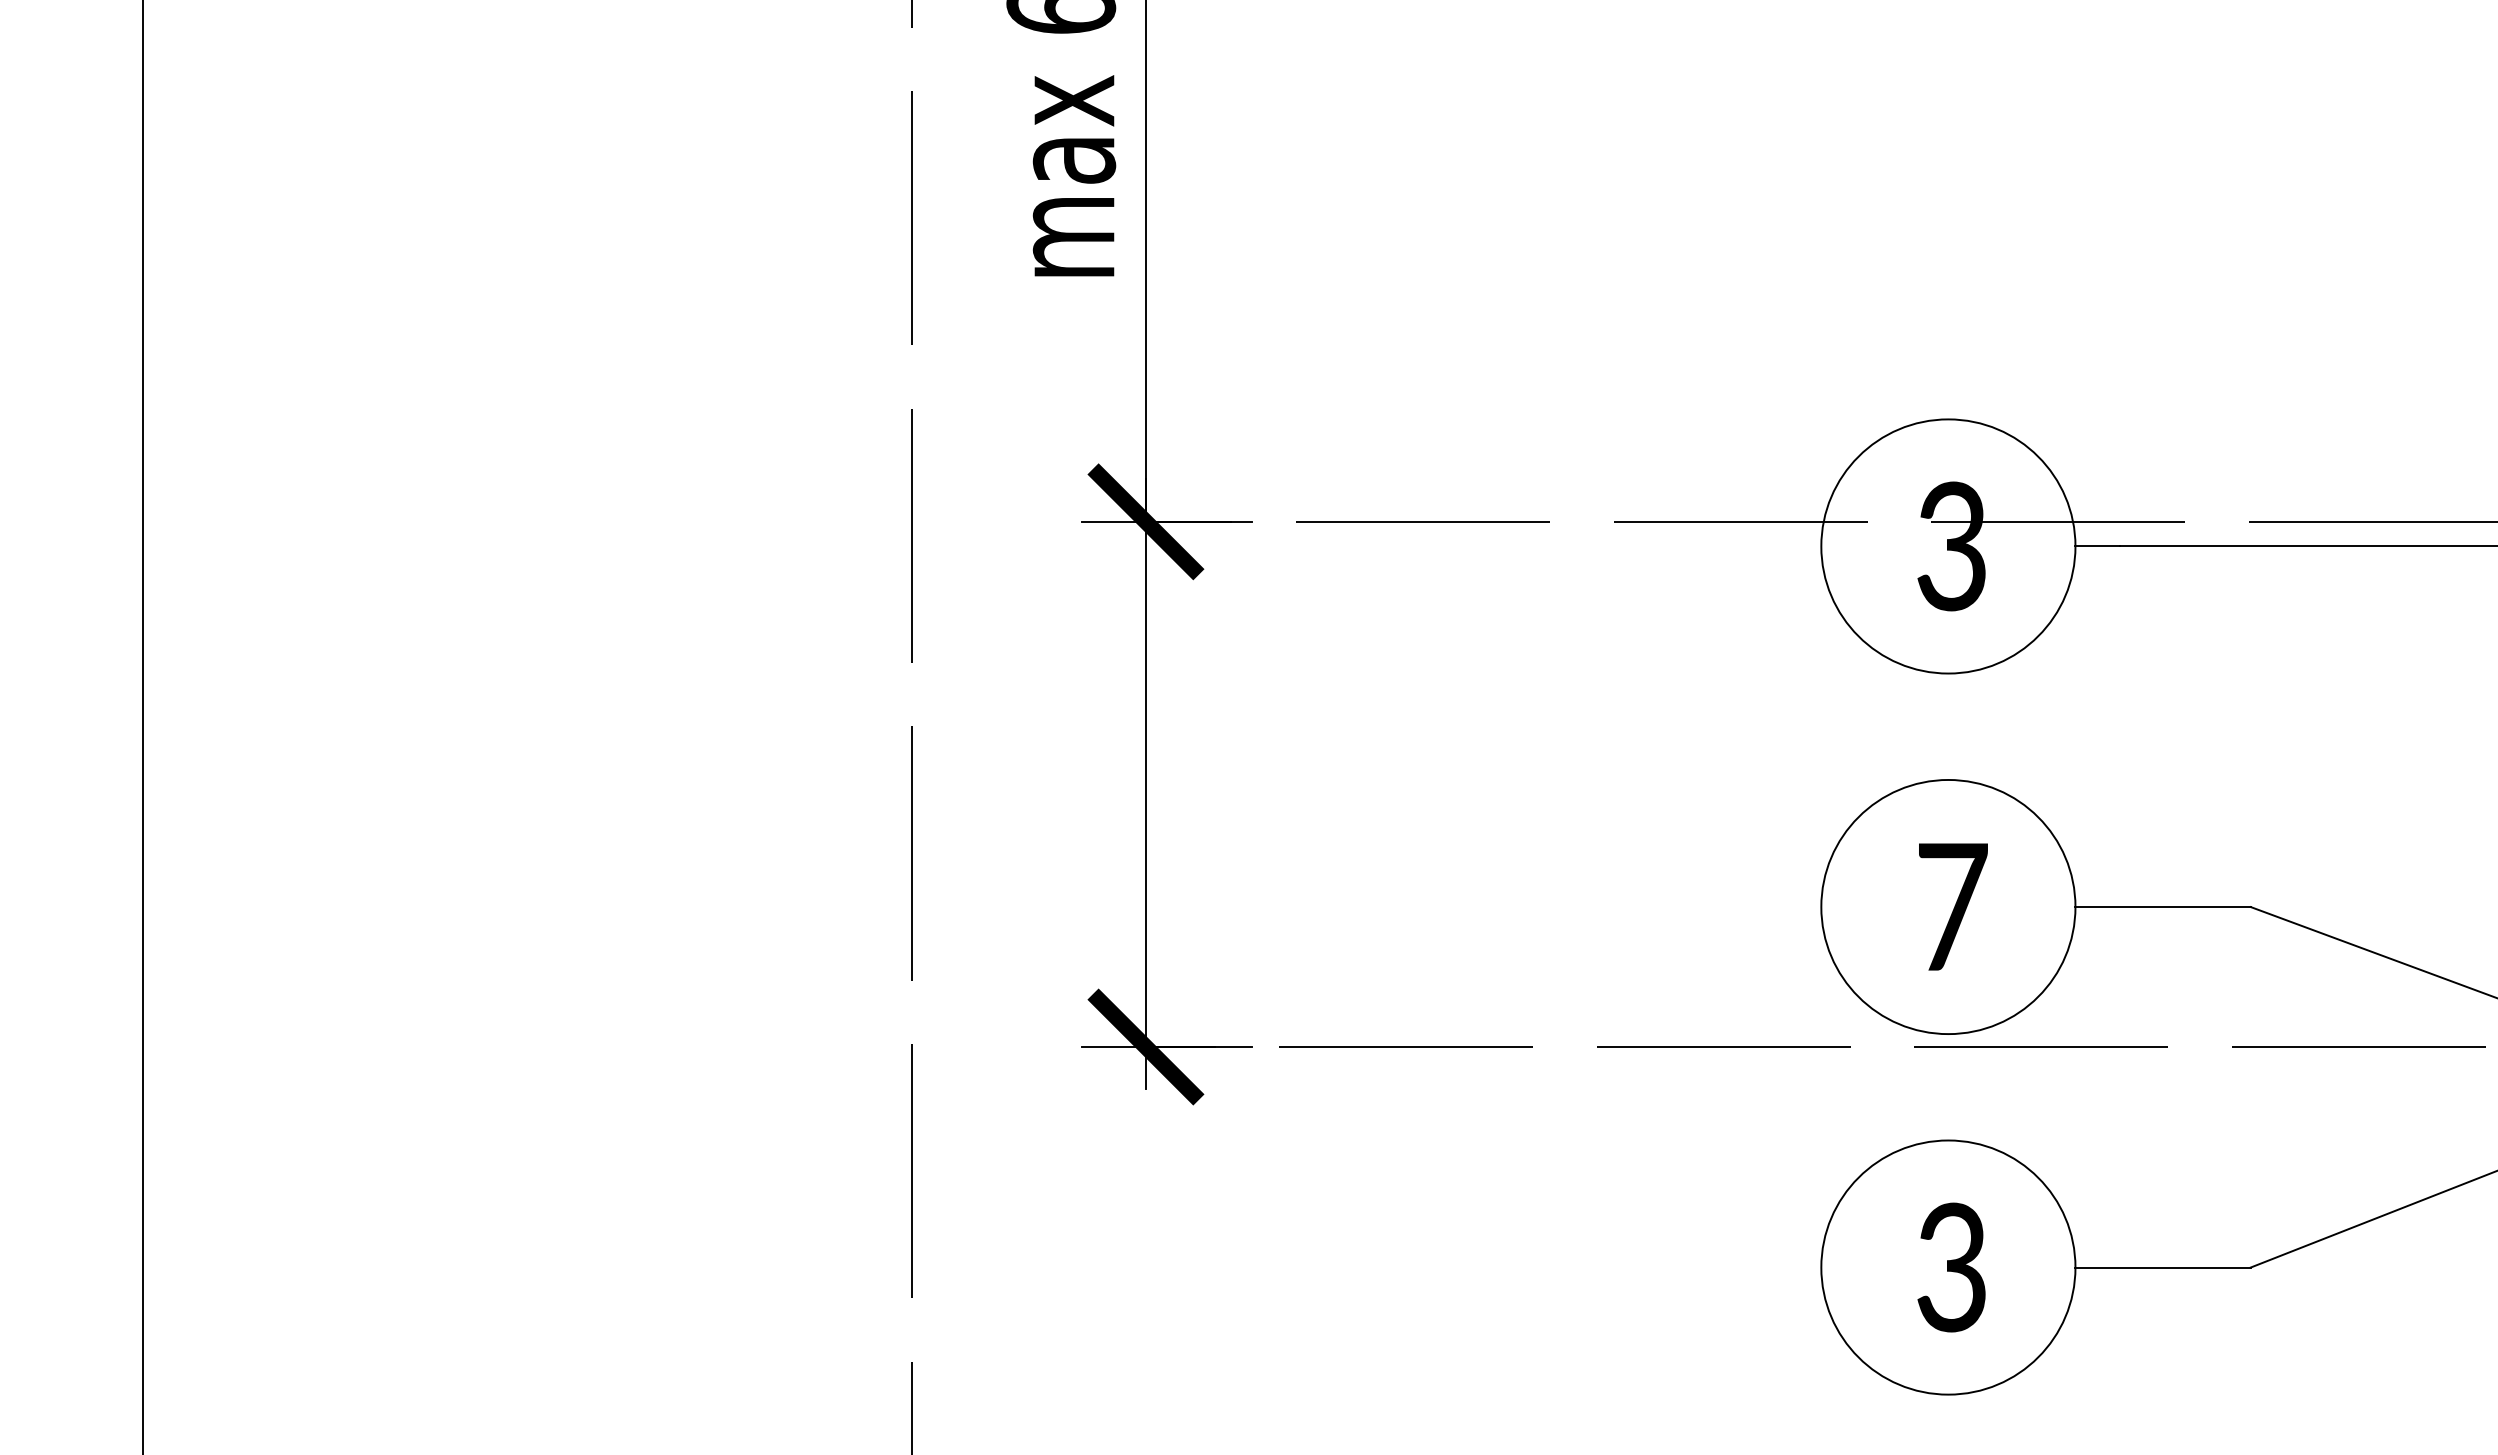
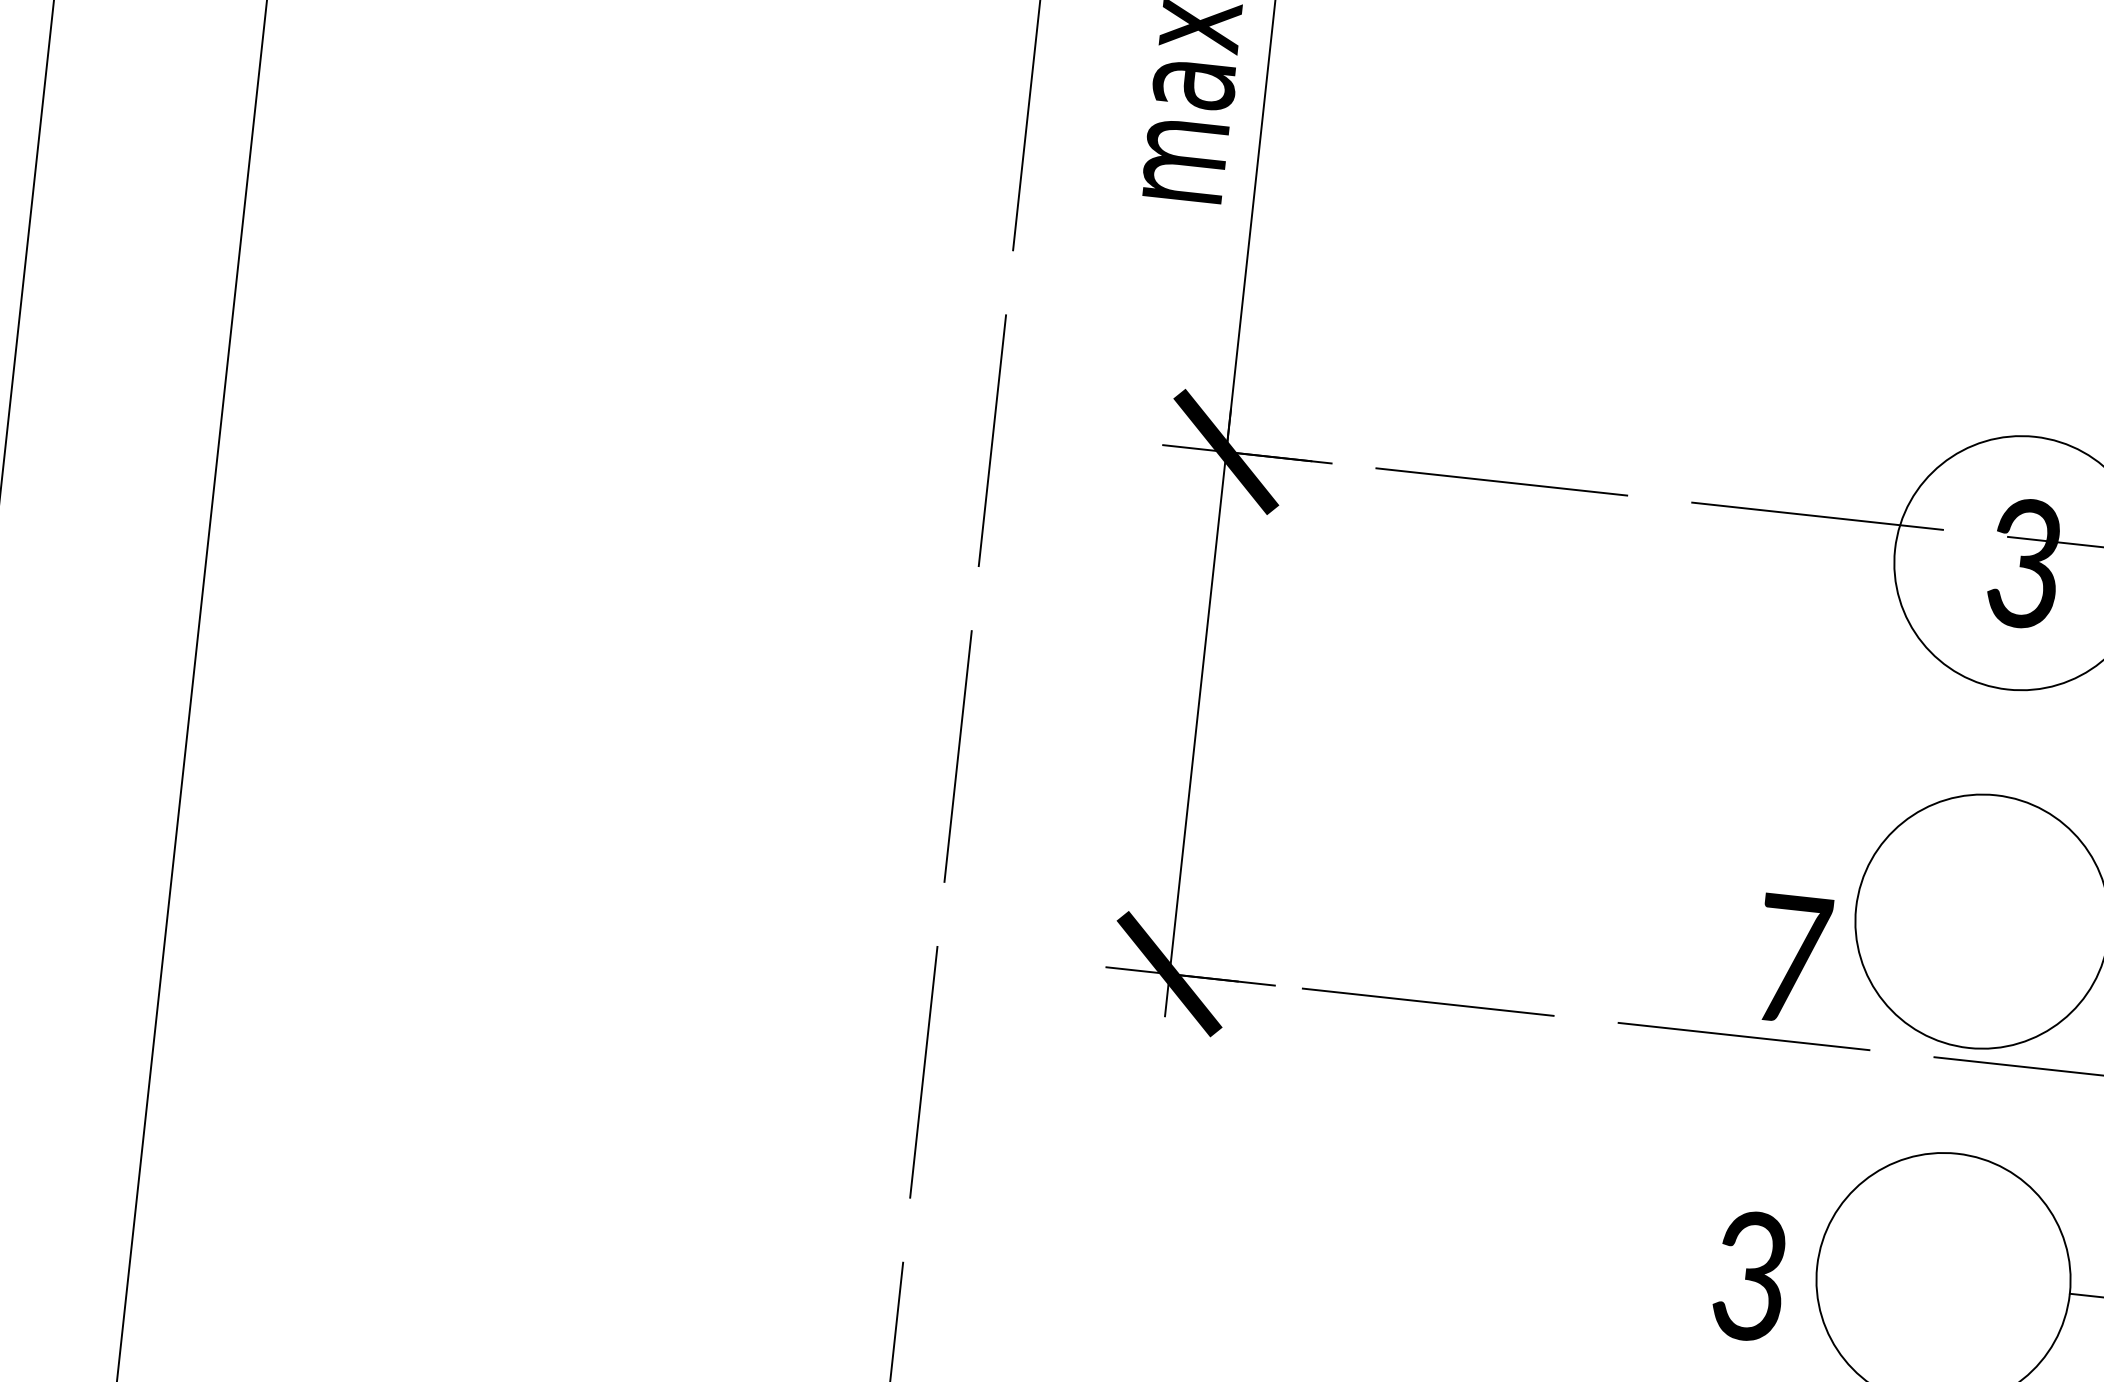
text: (1953, 906) -> (1793, 958), moved
text: (1951, 1267) -> (1749, 1276), moved

